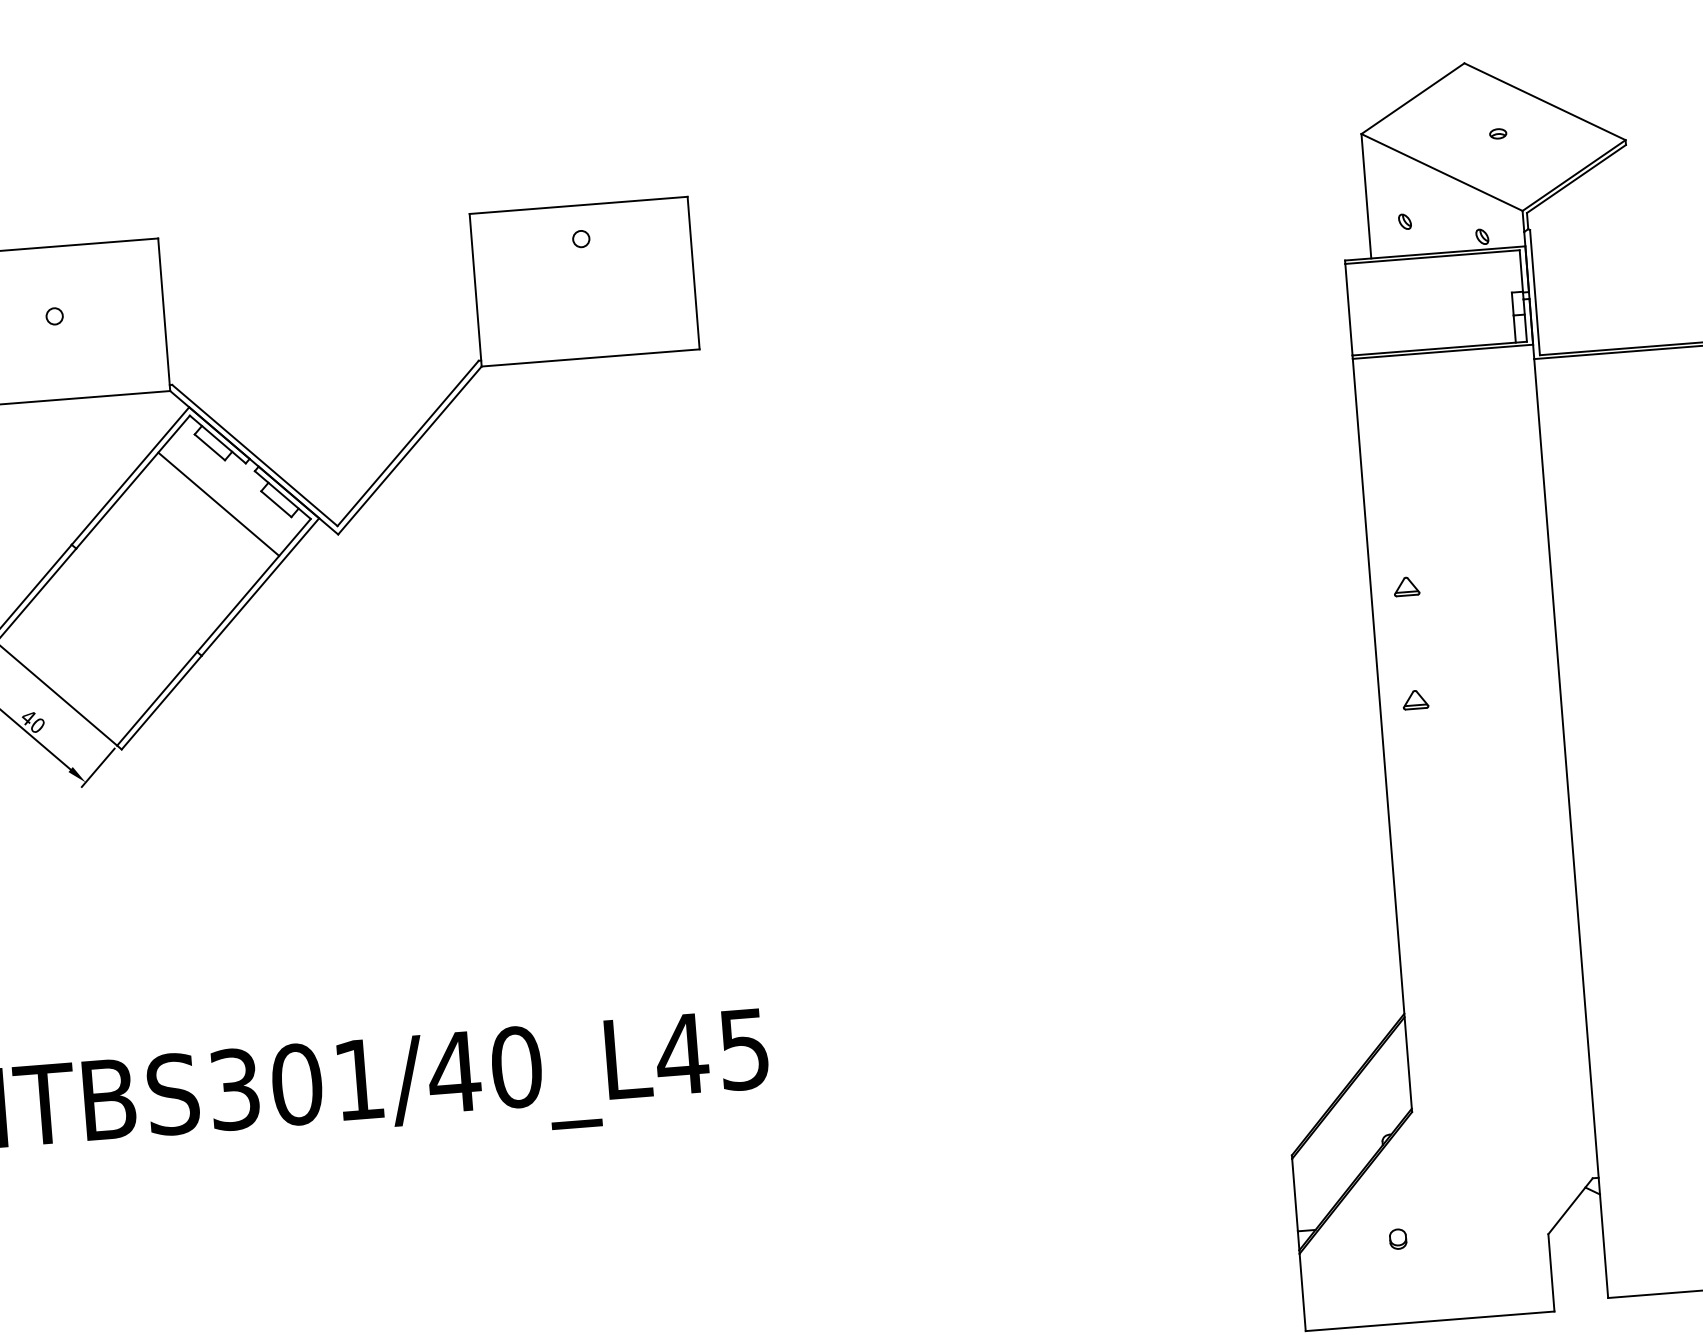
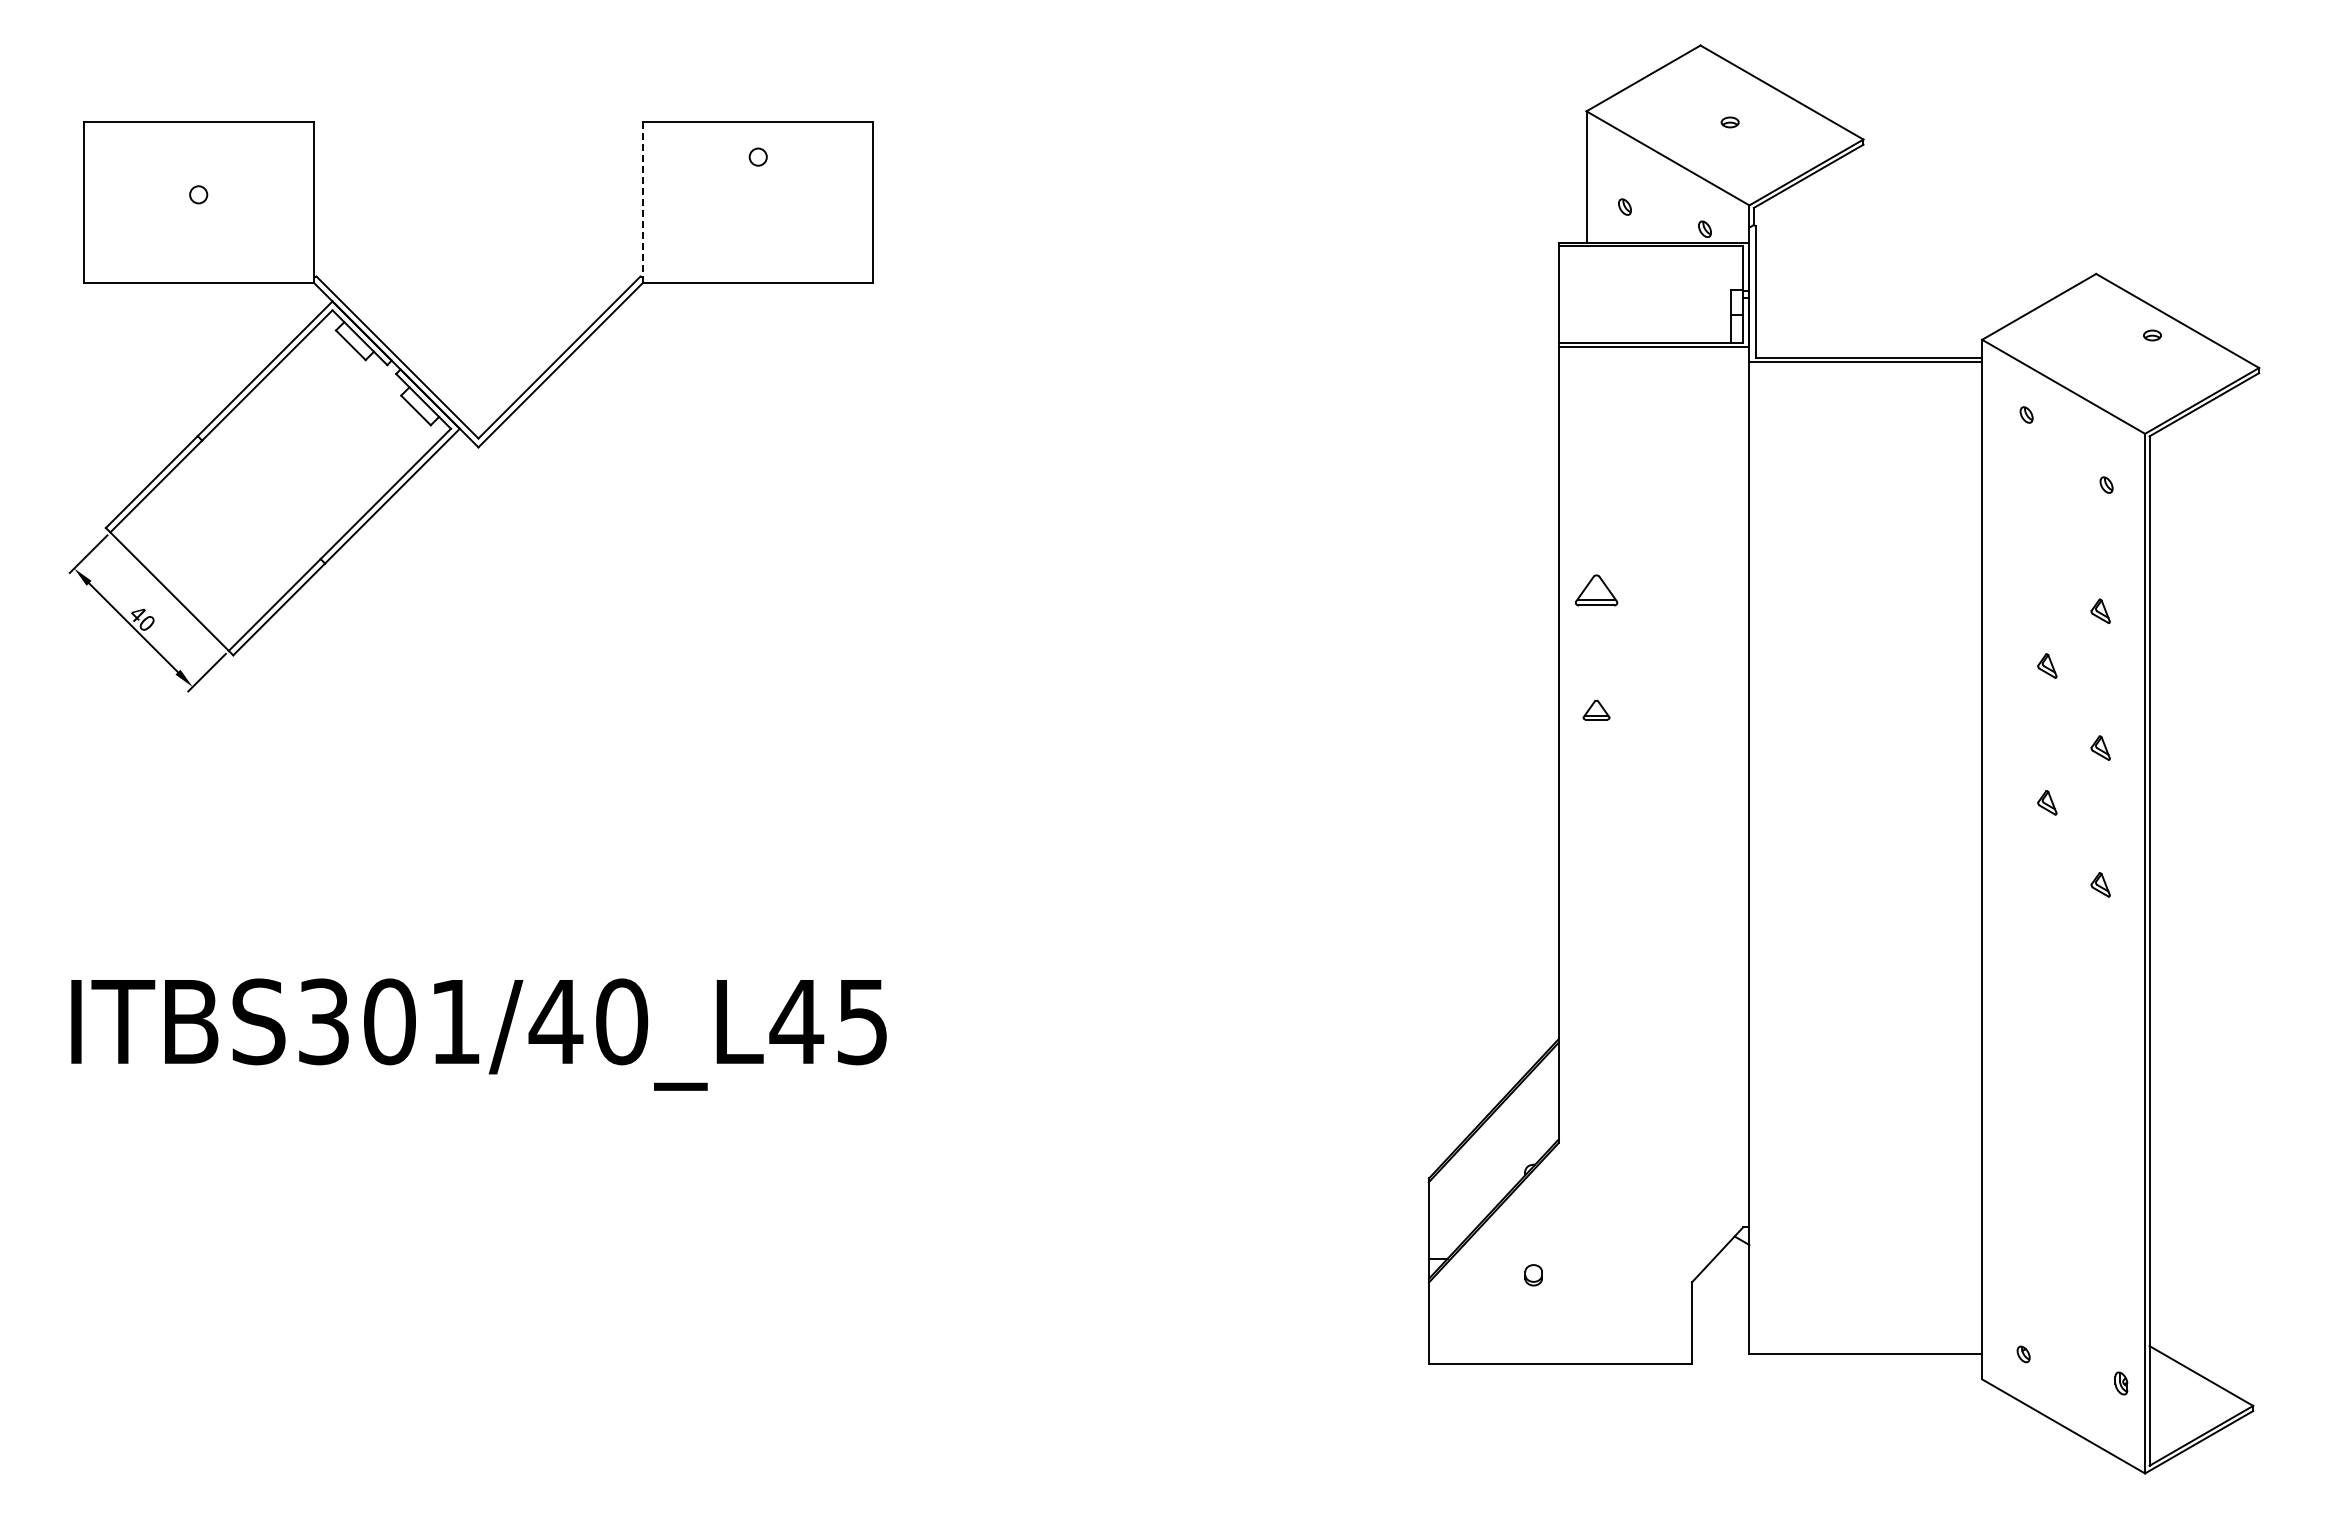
line: (476, 290) -> (643, 202), solid -> dashed
line: (218, 504) -> (355, 405), removed
part: (1406, 586) -> (1596, 590), size x1.6

